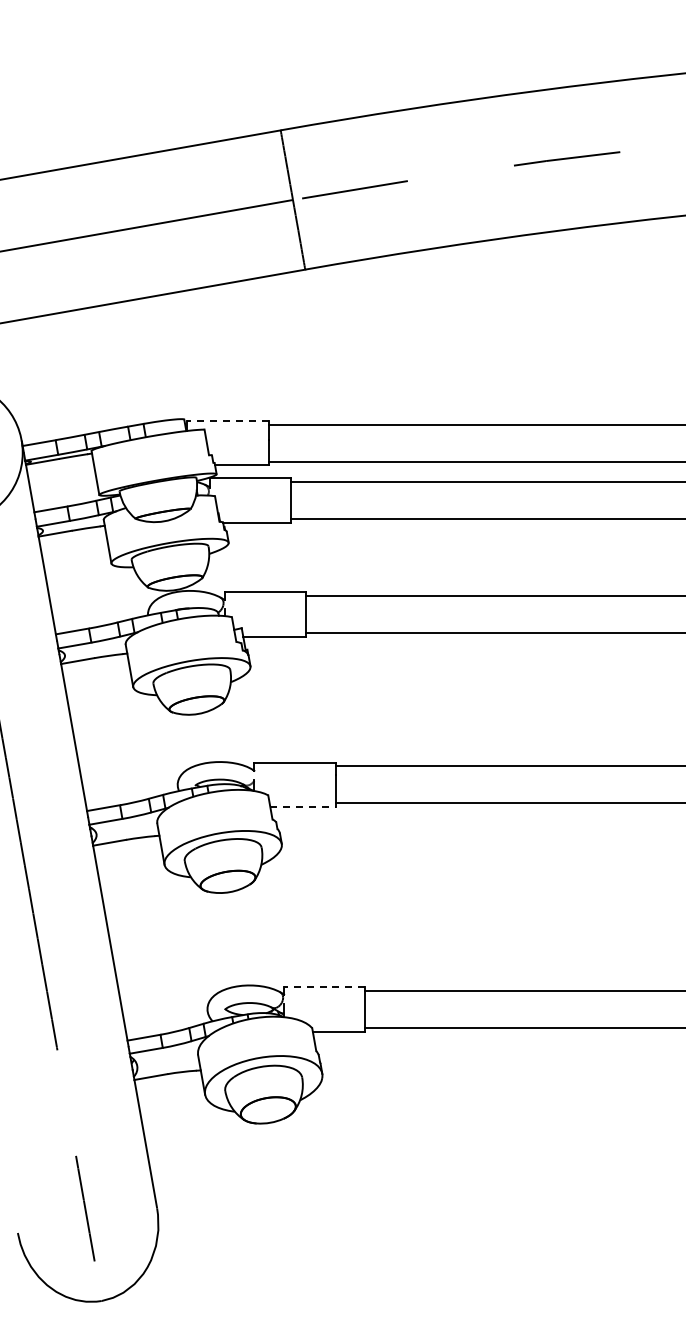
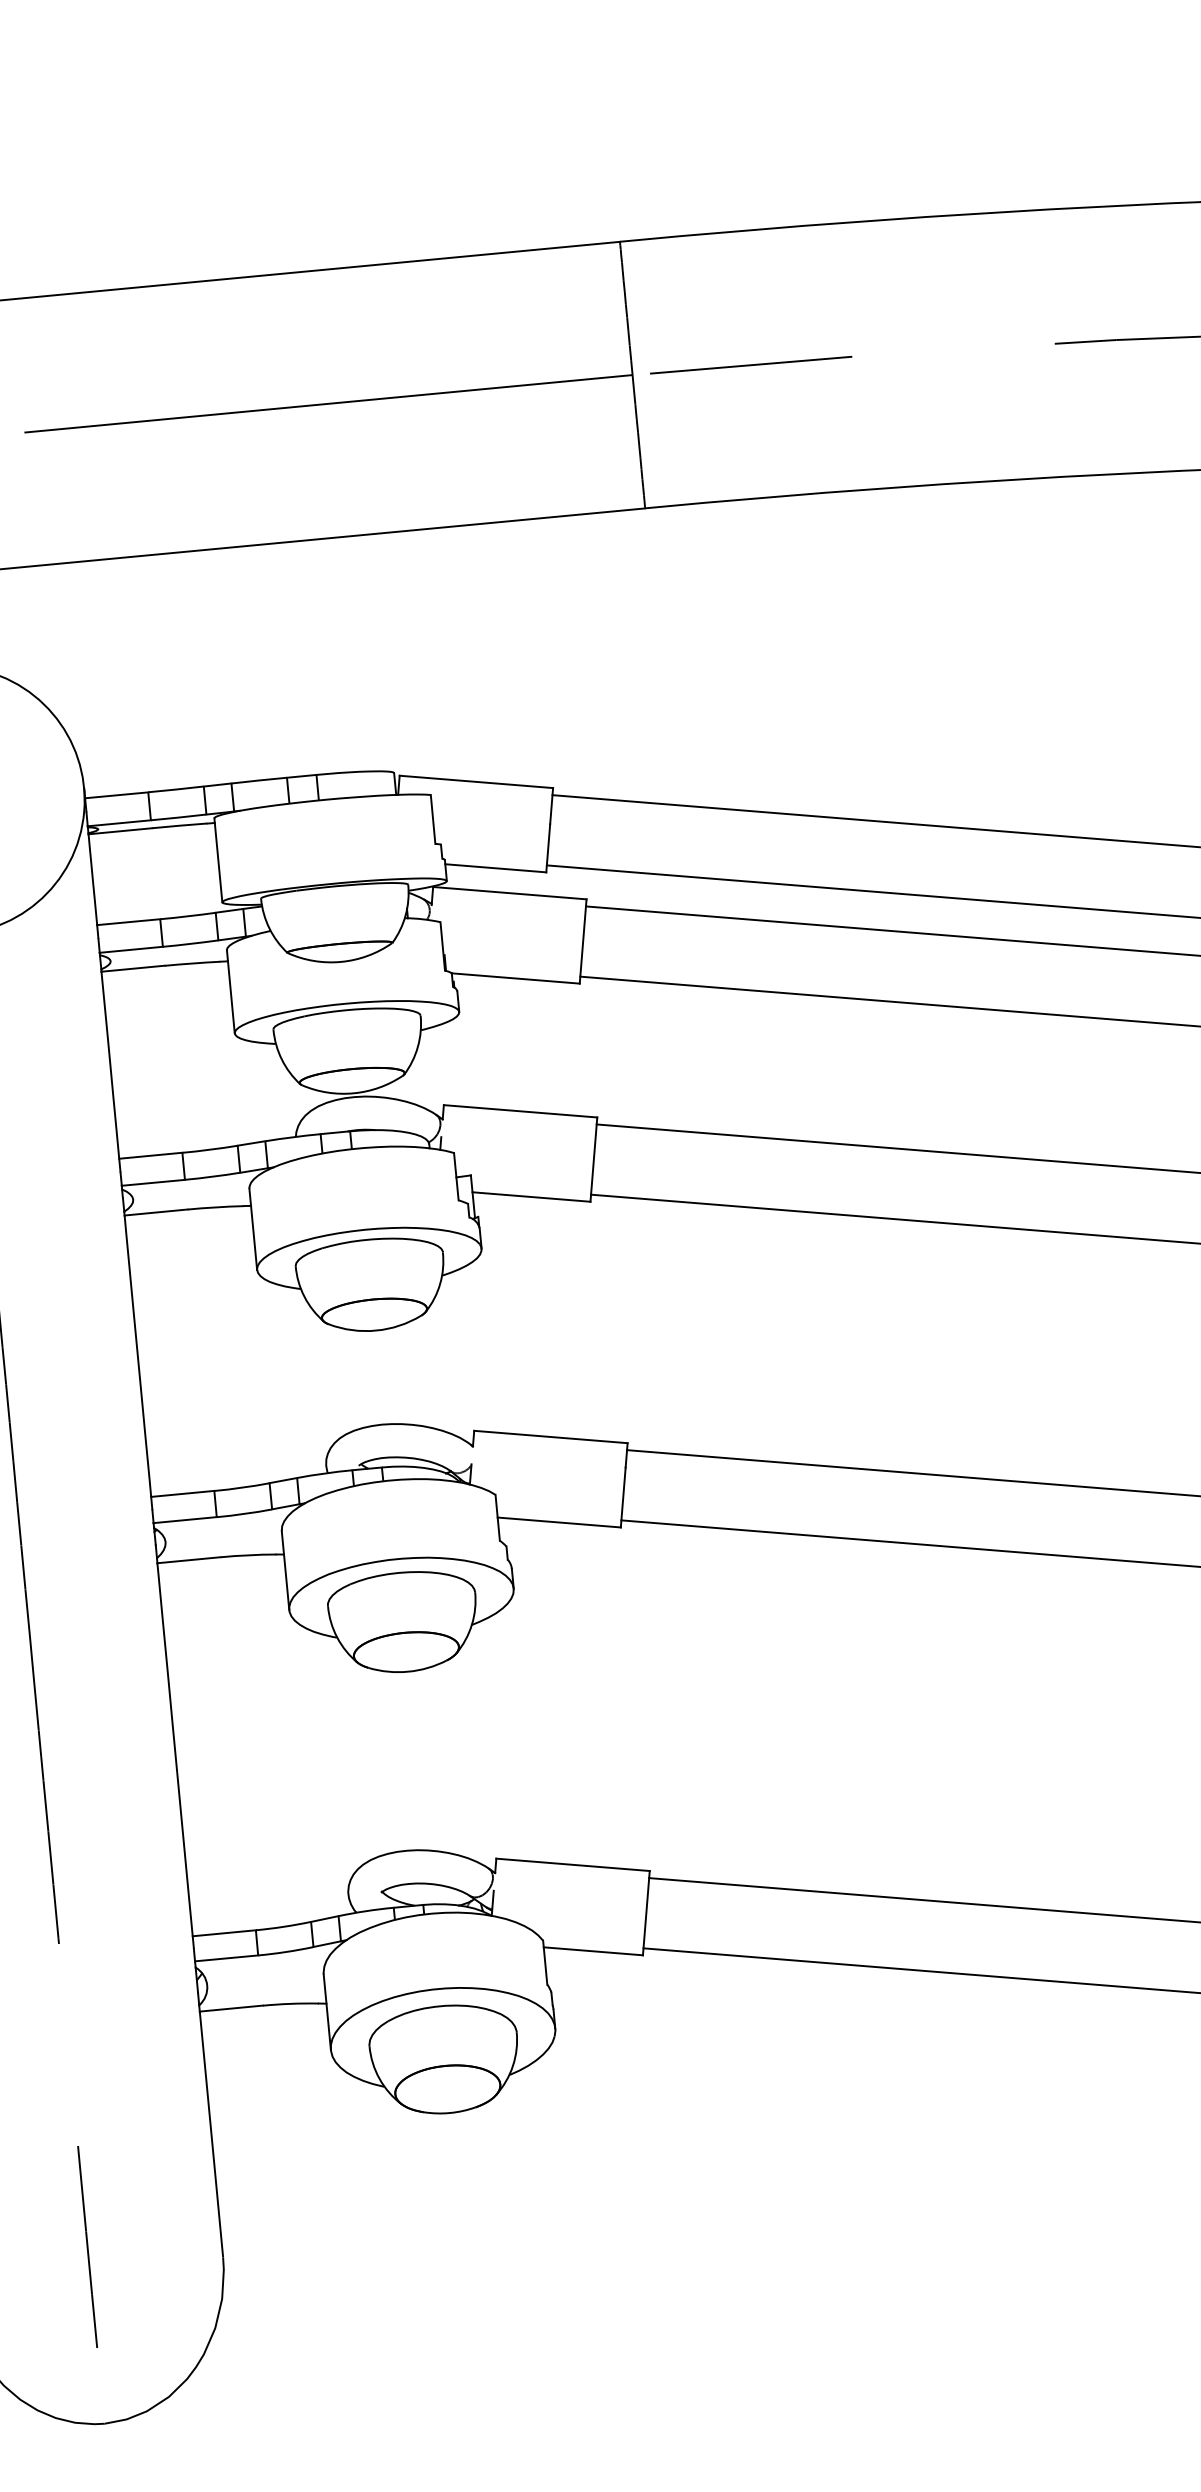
line: (227, 420) -> (475, 781), dashed -> solid
line: (302, 807) -> (558, 1522), dashed -> solid
line: (324, 986) -> (572, 1864), dashed -> solid

